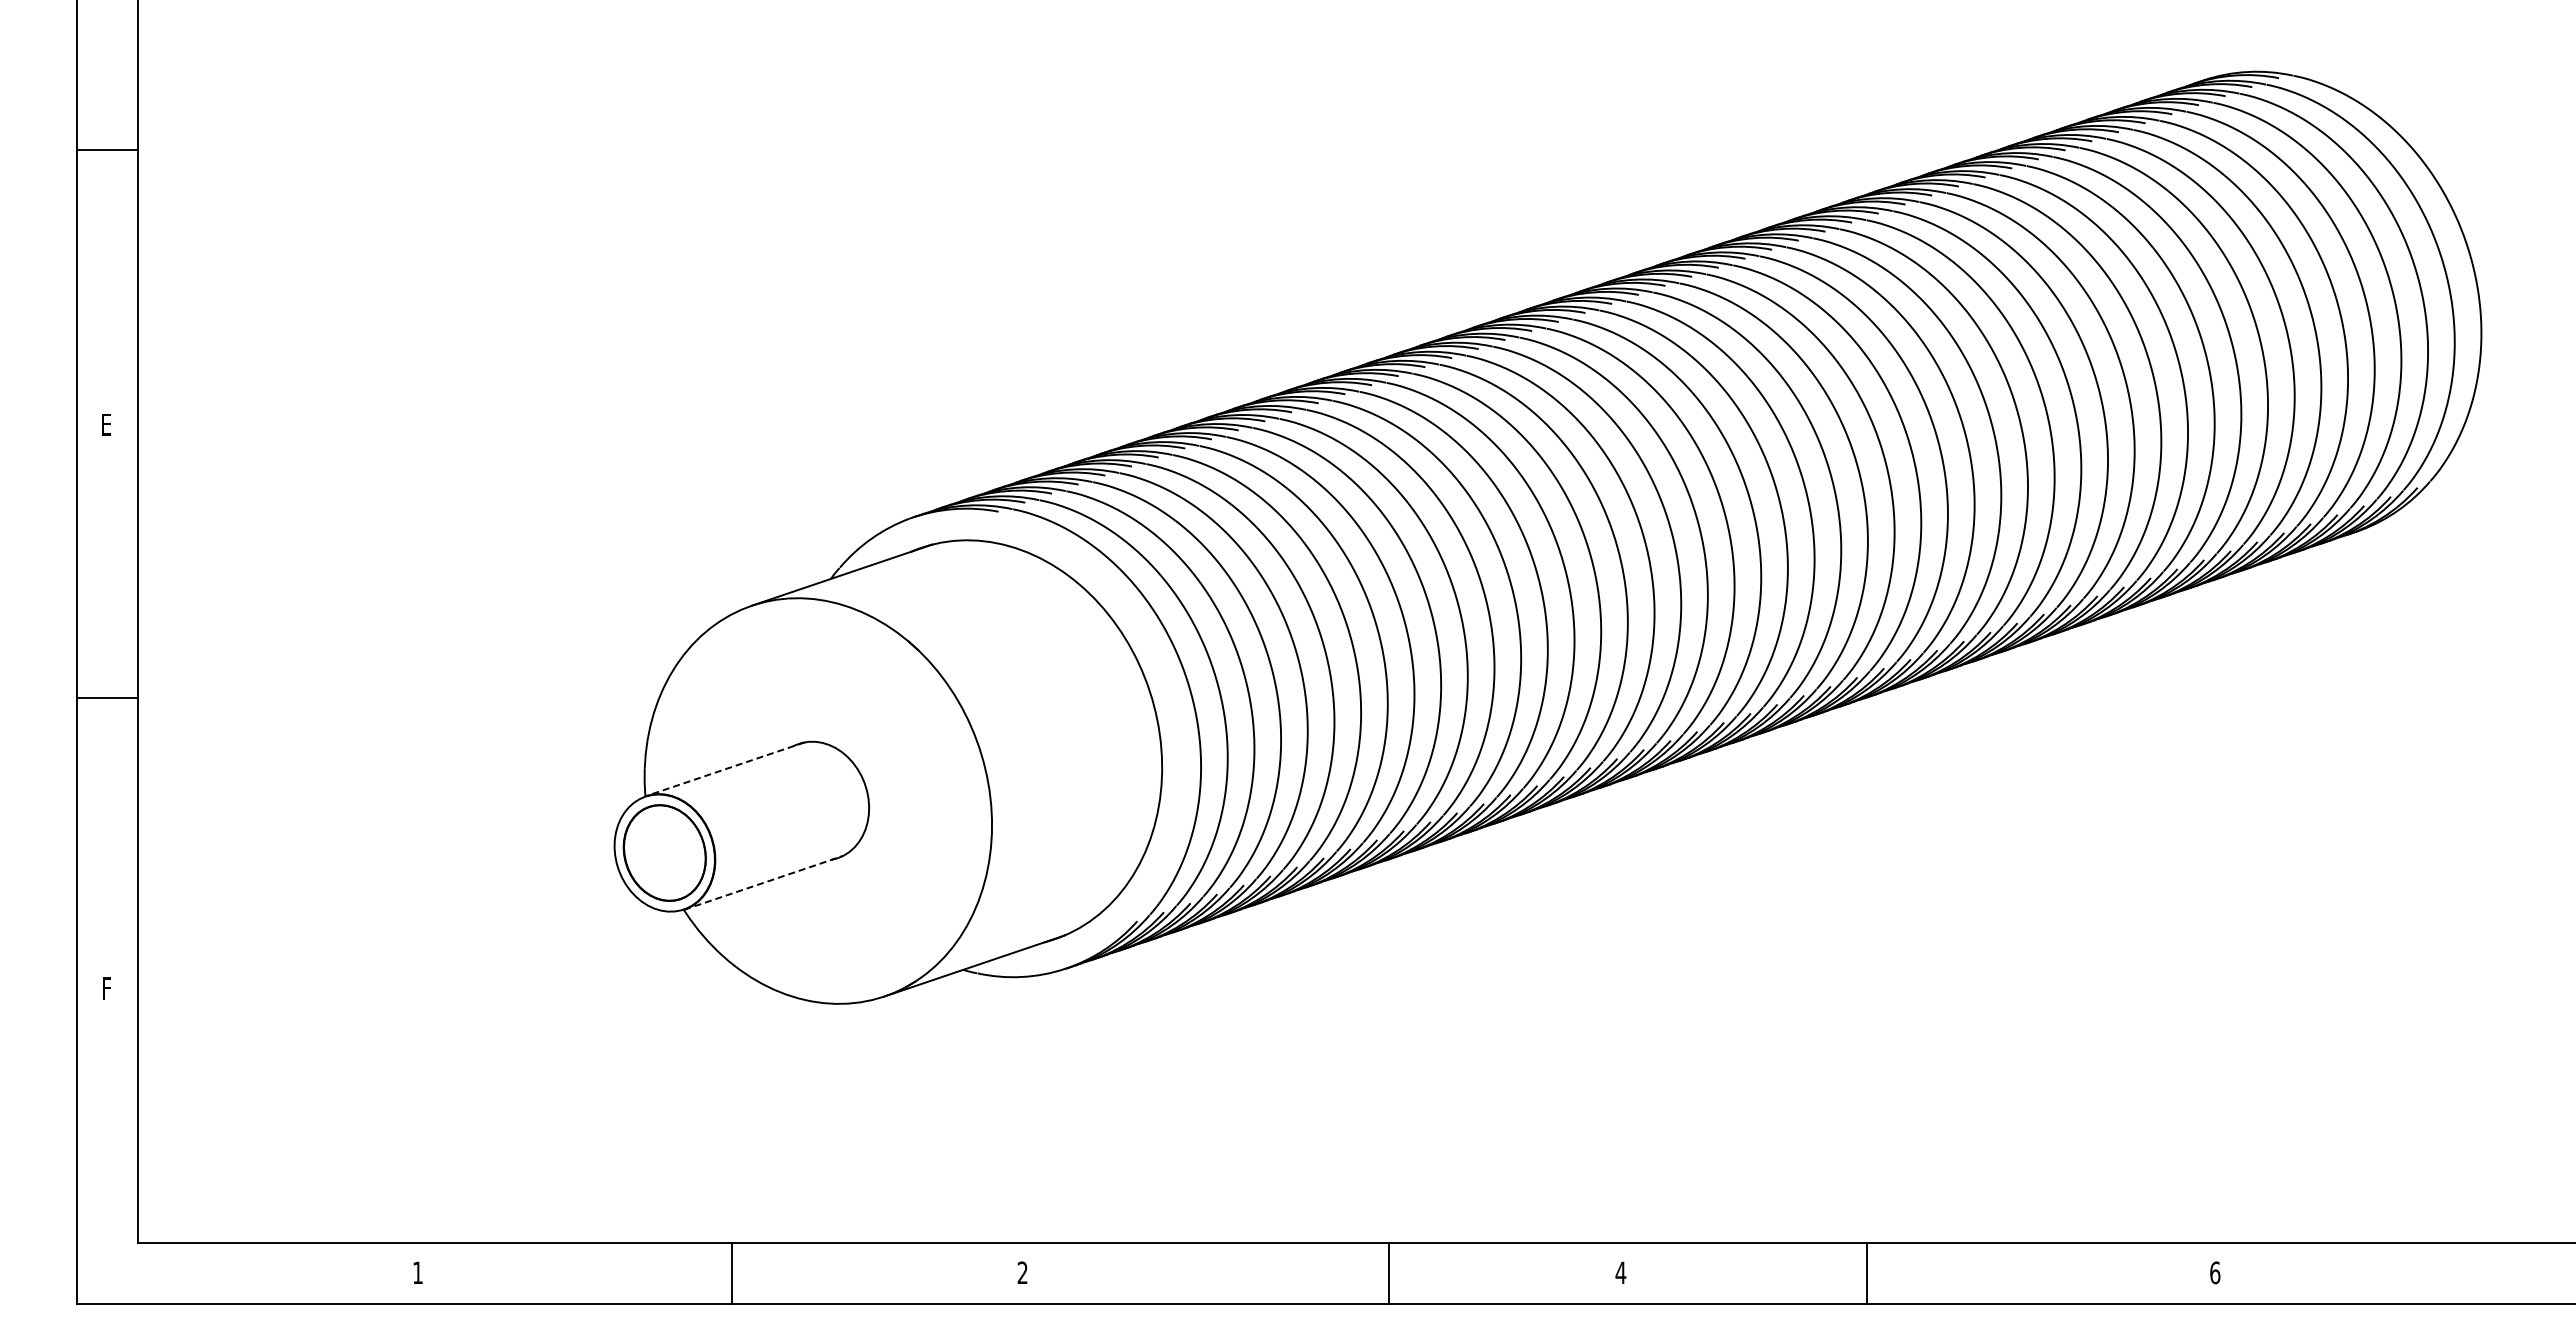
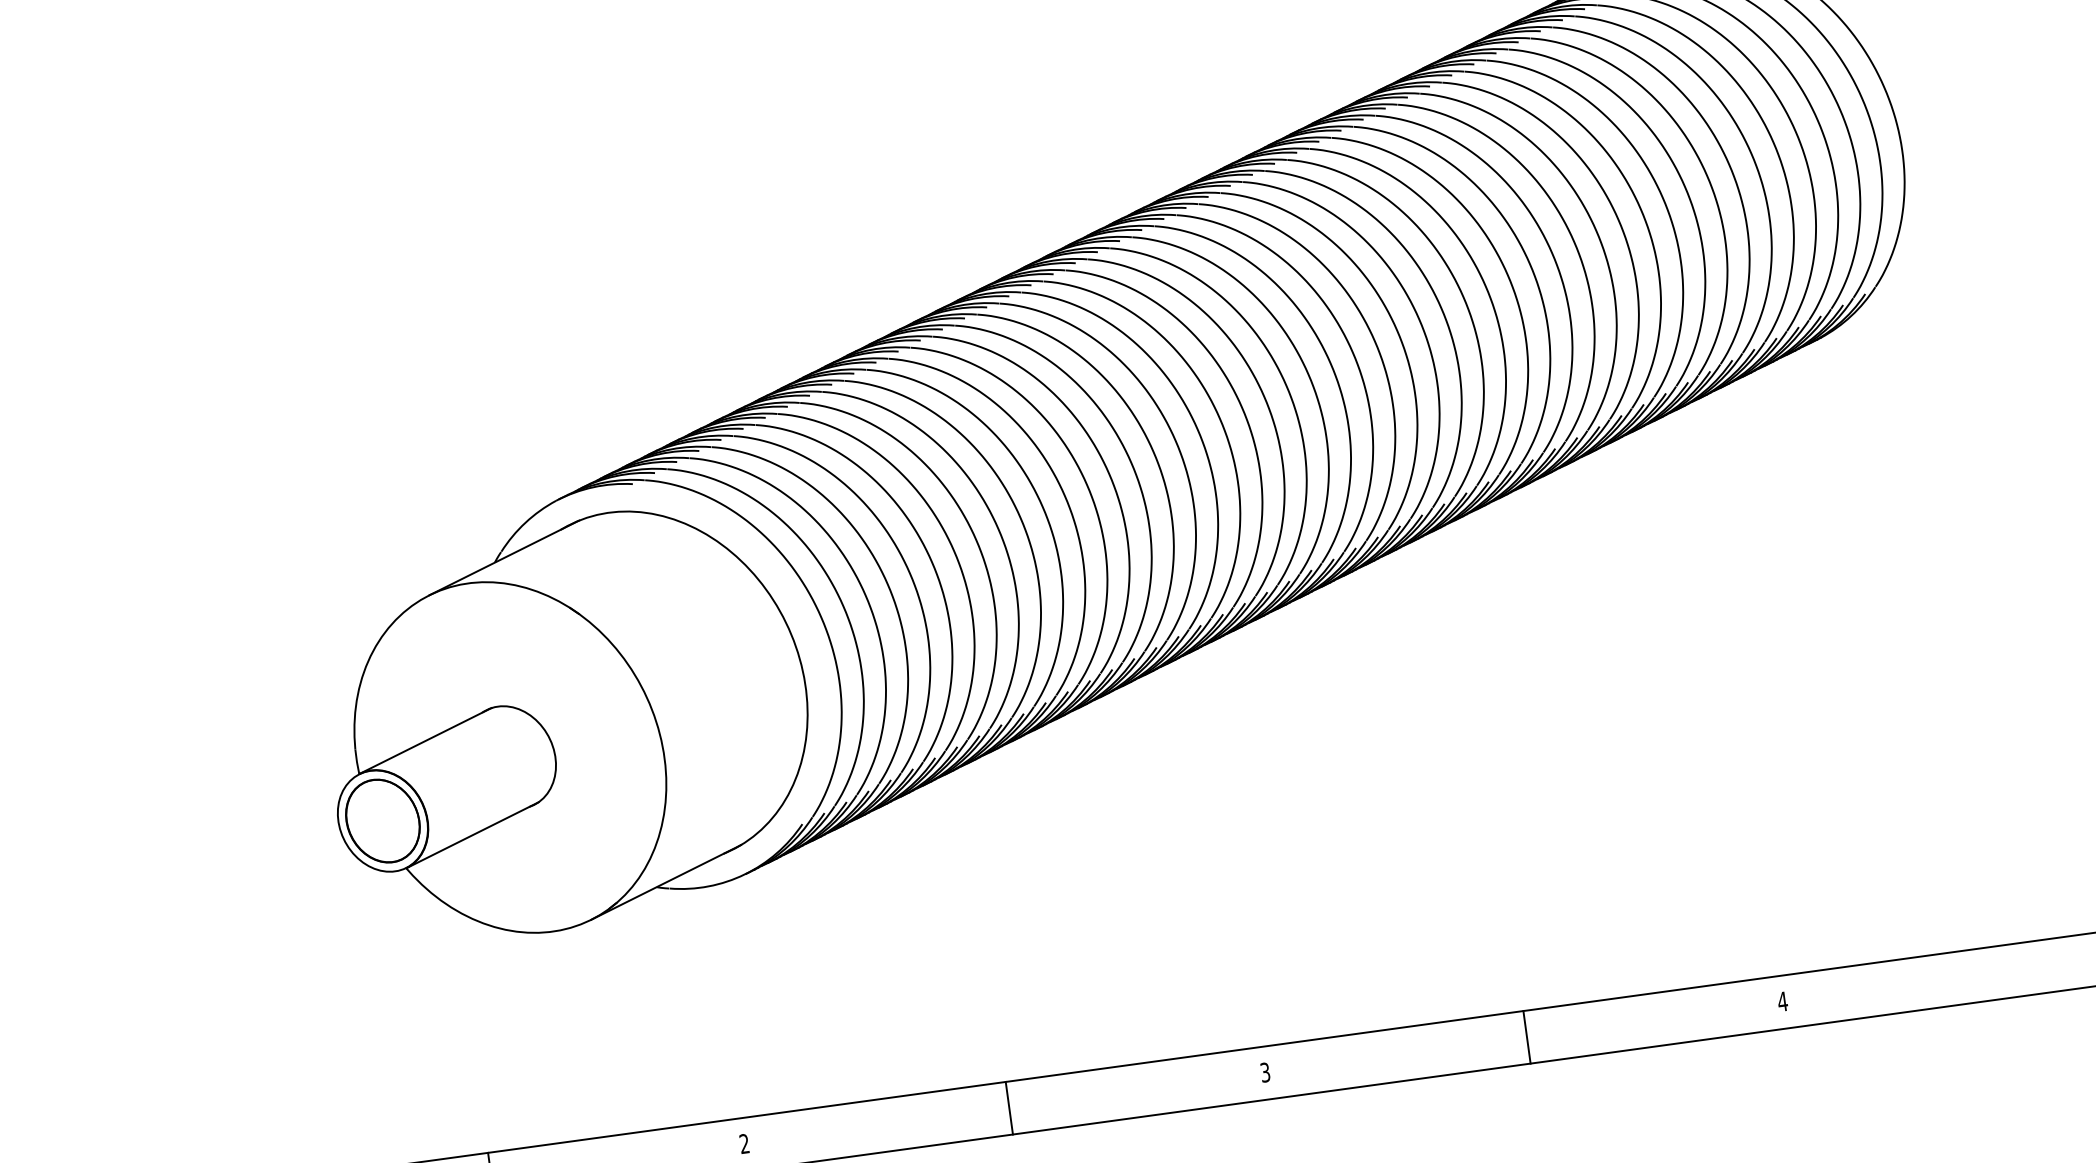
line: (724, 769) -> (424, 741), dashed -> solid
line: (764, 882) -> (473, 834), dashed -> solid
text: (1620, 1272) -> (1264, 1072), 4 -> 3
text: (2214, 1272) -> (1782, 1001), 6 -> 4
line: (1388, 1273) -> (1009, 1108), moved
line: (1867, 1273) -> (1527, 1037), moved

